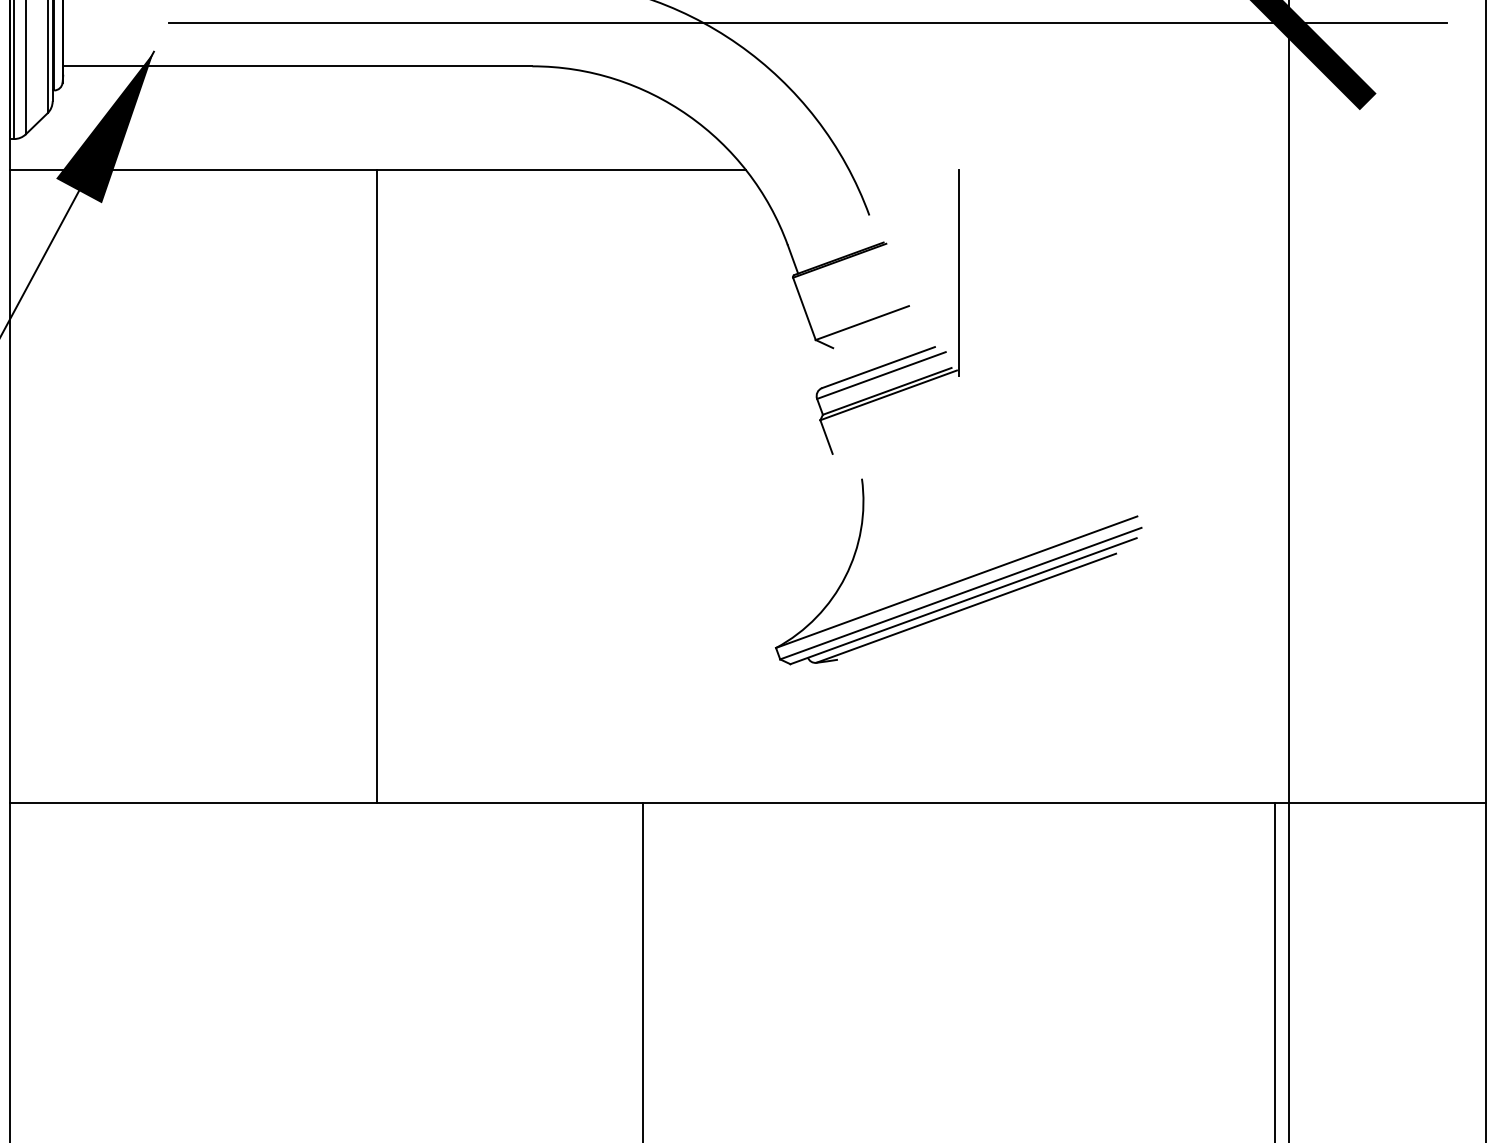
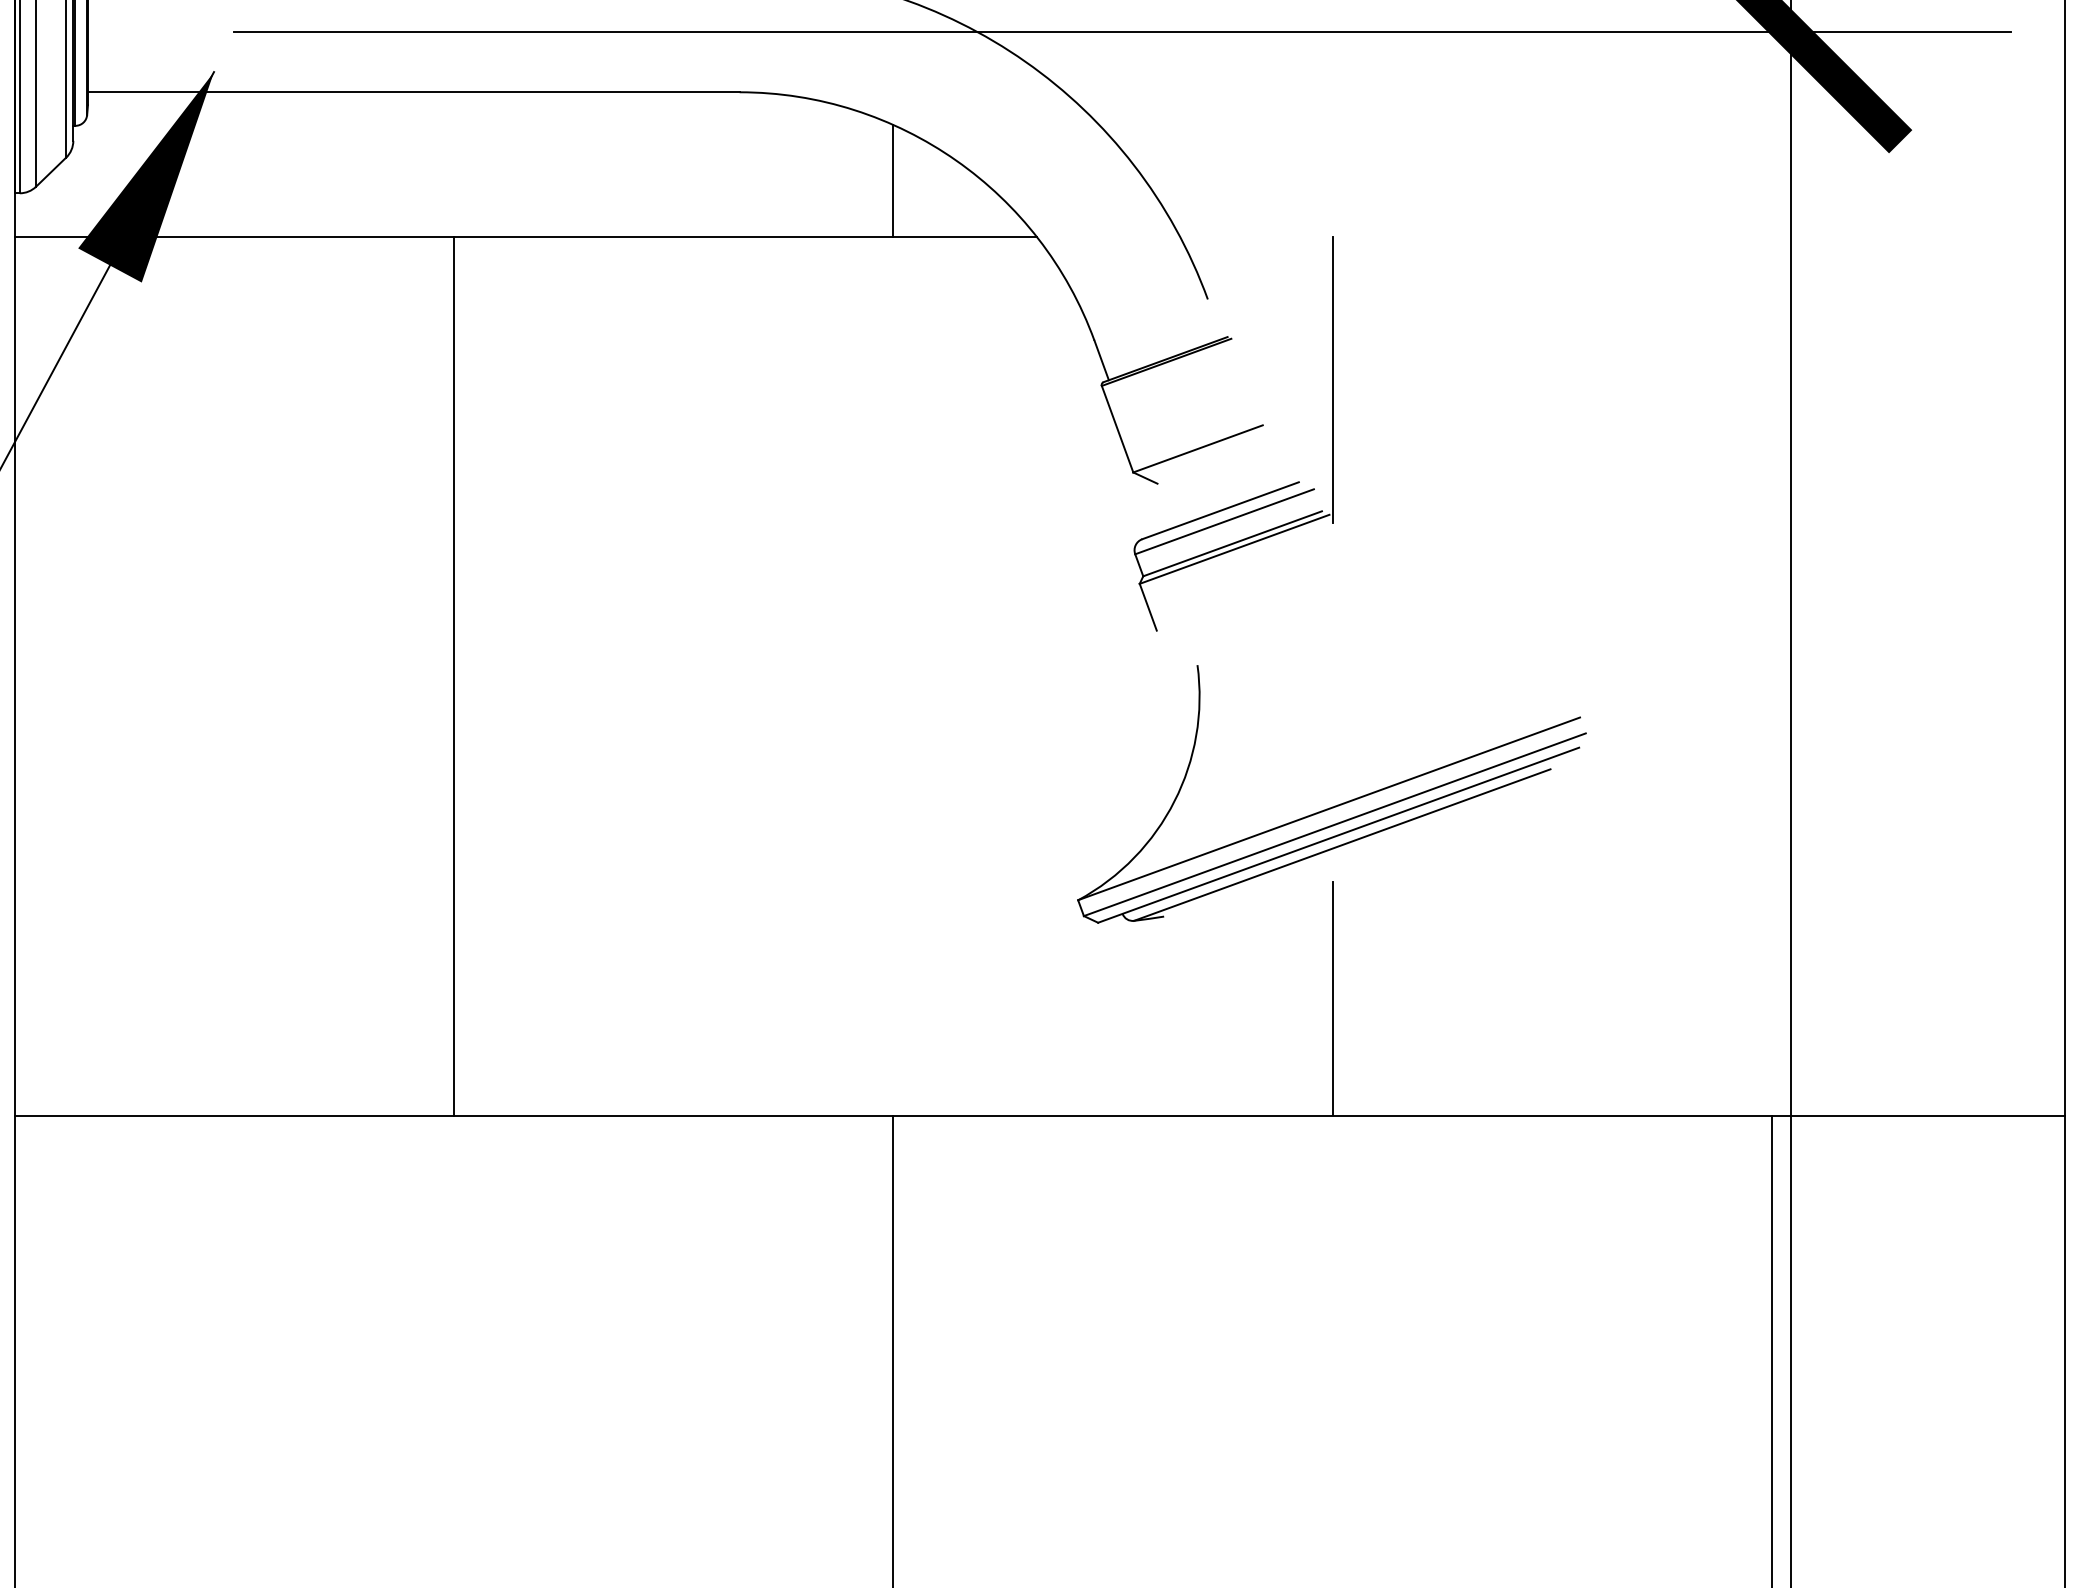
line: (643, 129) -> (893, 180), added
line: (376, 486) -> (453, 675), moved
line: (959, 718) -> (1332, 998), added

